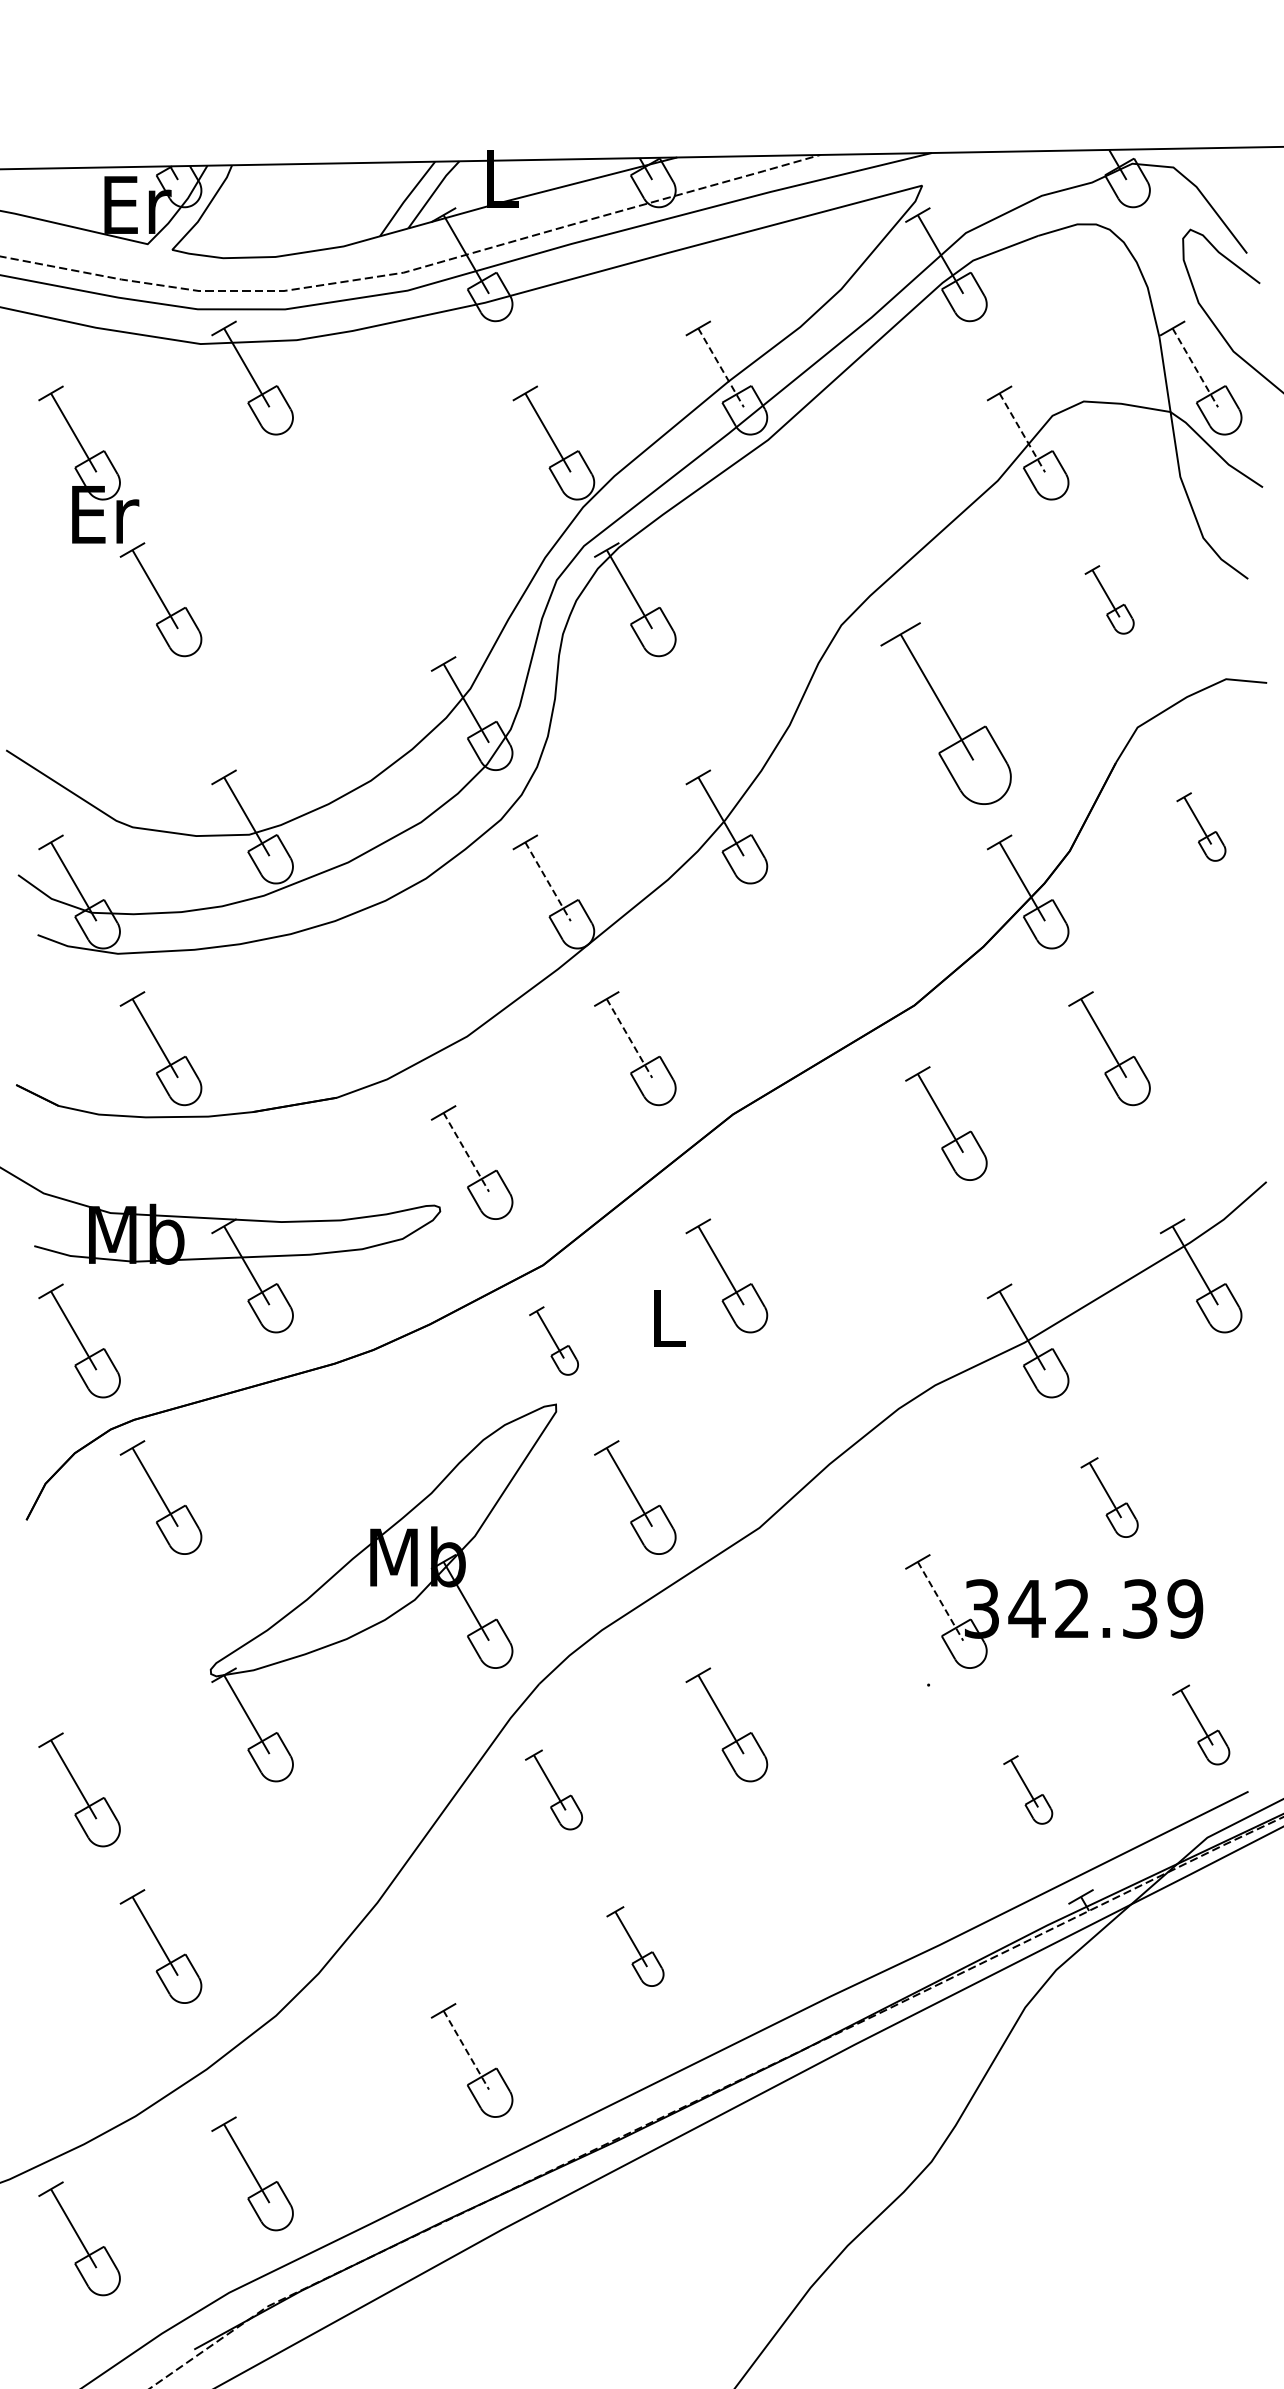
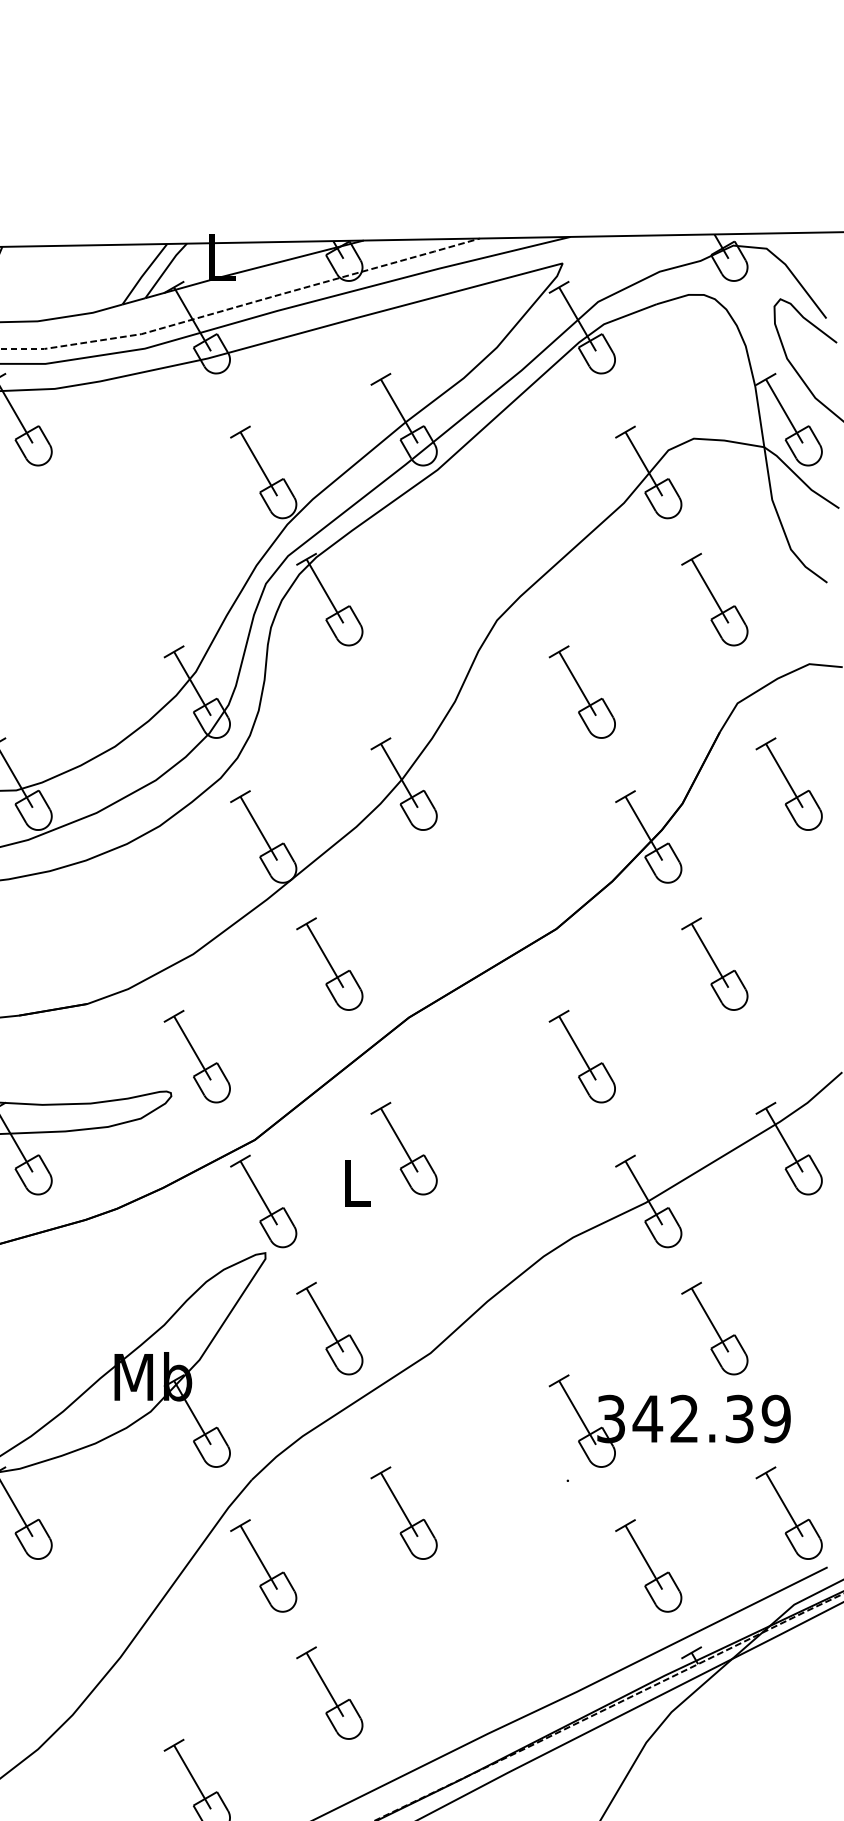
line: (721, 368) -> (399, 411), dashed -> solid
line: (1195, 368) -> (784, 411), dashed -> solid
line: (1022, 432) -> (644, 463), dashed -> solid
part: (1109, 599) -> (714, 599), size x1.67
part: (946, 713) -> (582, 691), size x0.62
part: (1201, 826) -> (789, 783), size x1.67
line: (548, 882) -> (259, 829), dashed -> solid
line: (629, 1038) -> (325, 955), dashed -> solid
part: (946, 1123) -> (582, 1056), moved
line: (466, 1152) -> (192, 1048), dashed -> solid
part: (553, 1340) -> (263, 1201), size x1.67
part: (1109, 1497) -> (714, 1328), size x1.43
line: (940, 1601) -> (577, 1412), dashed -> solid
part: (1200, 1724) -> (788, 1512), size x1.43
part: (553, 1789) -> (263, 1565), size x1.43
part: (1027, 1789) -> (648, 1565), size x1.67
part: (635, 1946) -> (329, 1693), size x1.43
line: (466, 2050) -> (192, 1777), dashed -> solid

